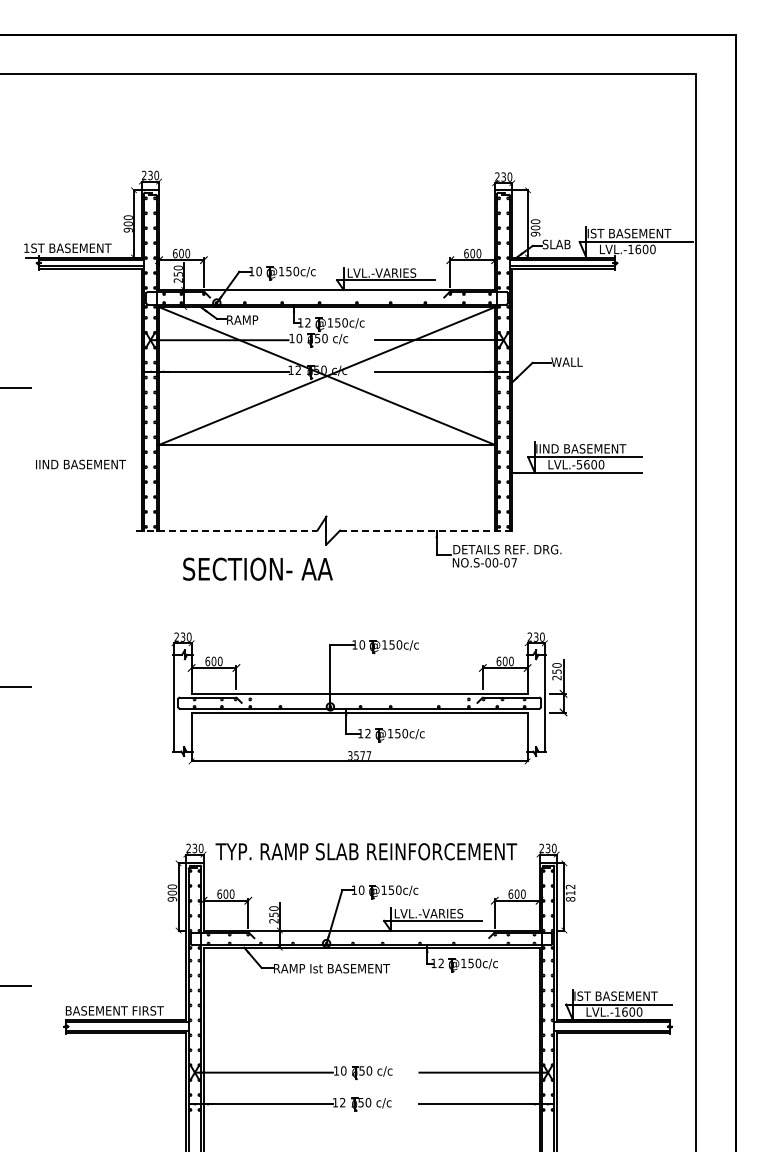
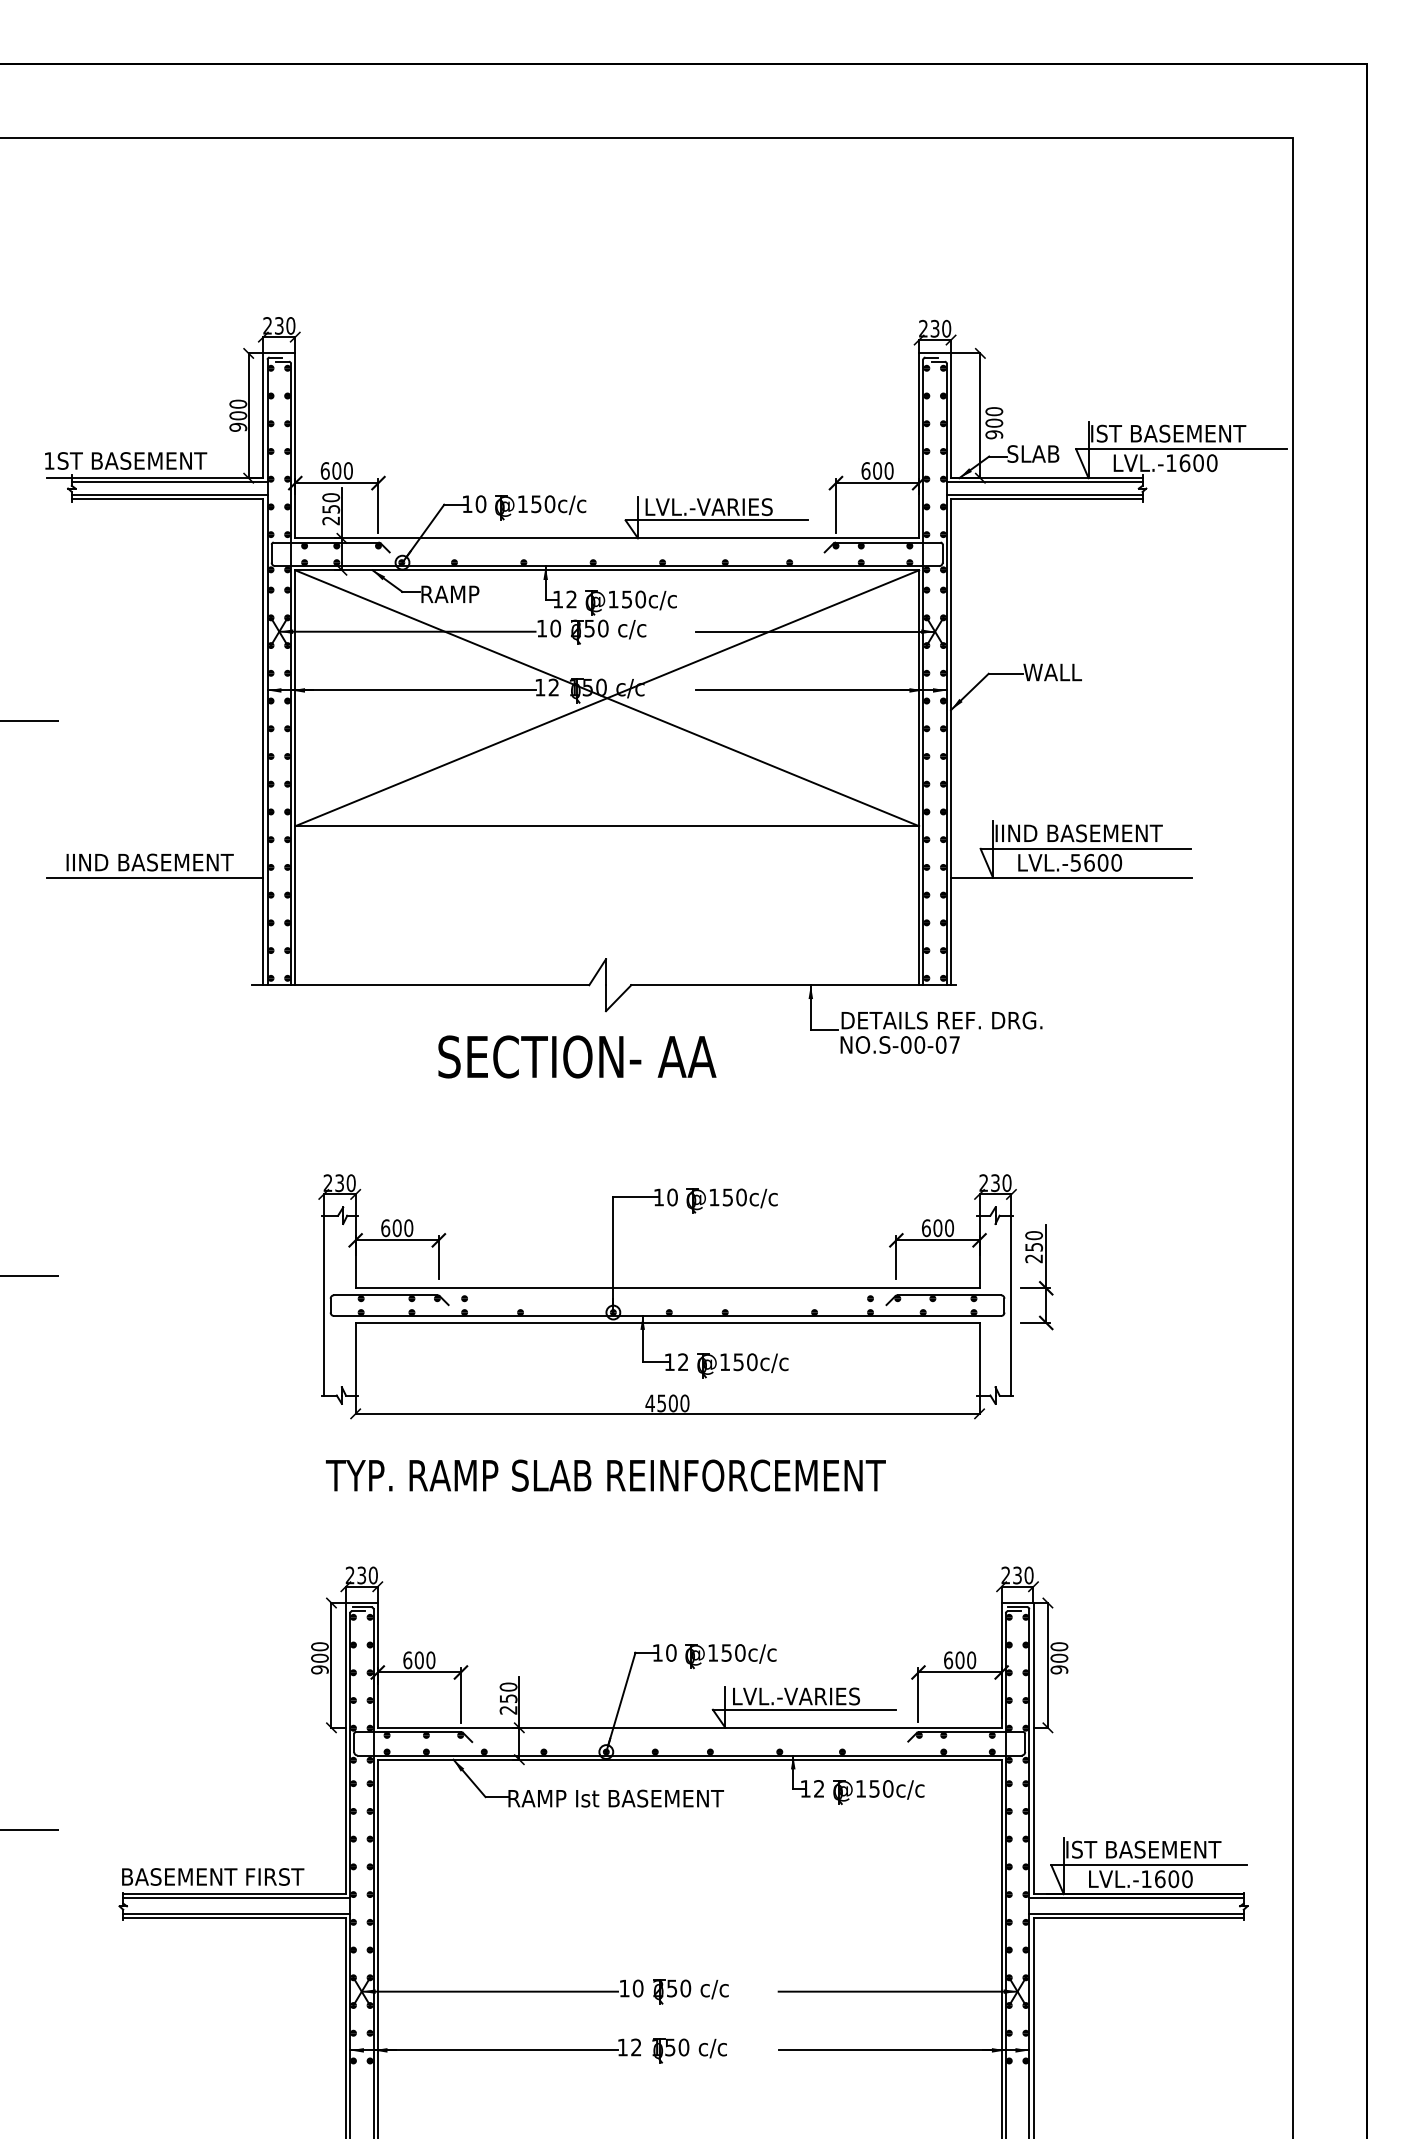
line: (83, 472) -> (154, 877), added
line: (226, 530) -> (420, 985), dashed -> solid
line: (427, 530) -> (793, 985), dashed -> solid
text: (257, 568) -> (576, 1055), moved
text: (359, 755) -> (667, 1402), 3577 -> 4500
text: (366, 851) -> (606, 1475), moved
text: (570, 892) -> (1059, 1657), 812 -> 900

